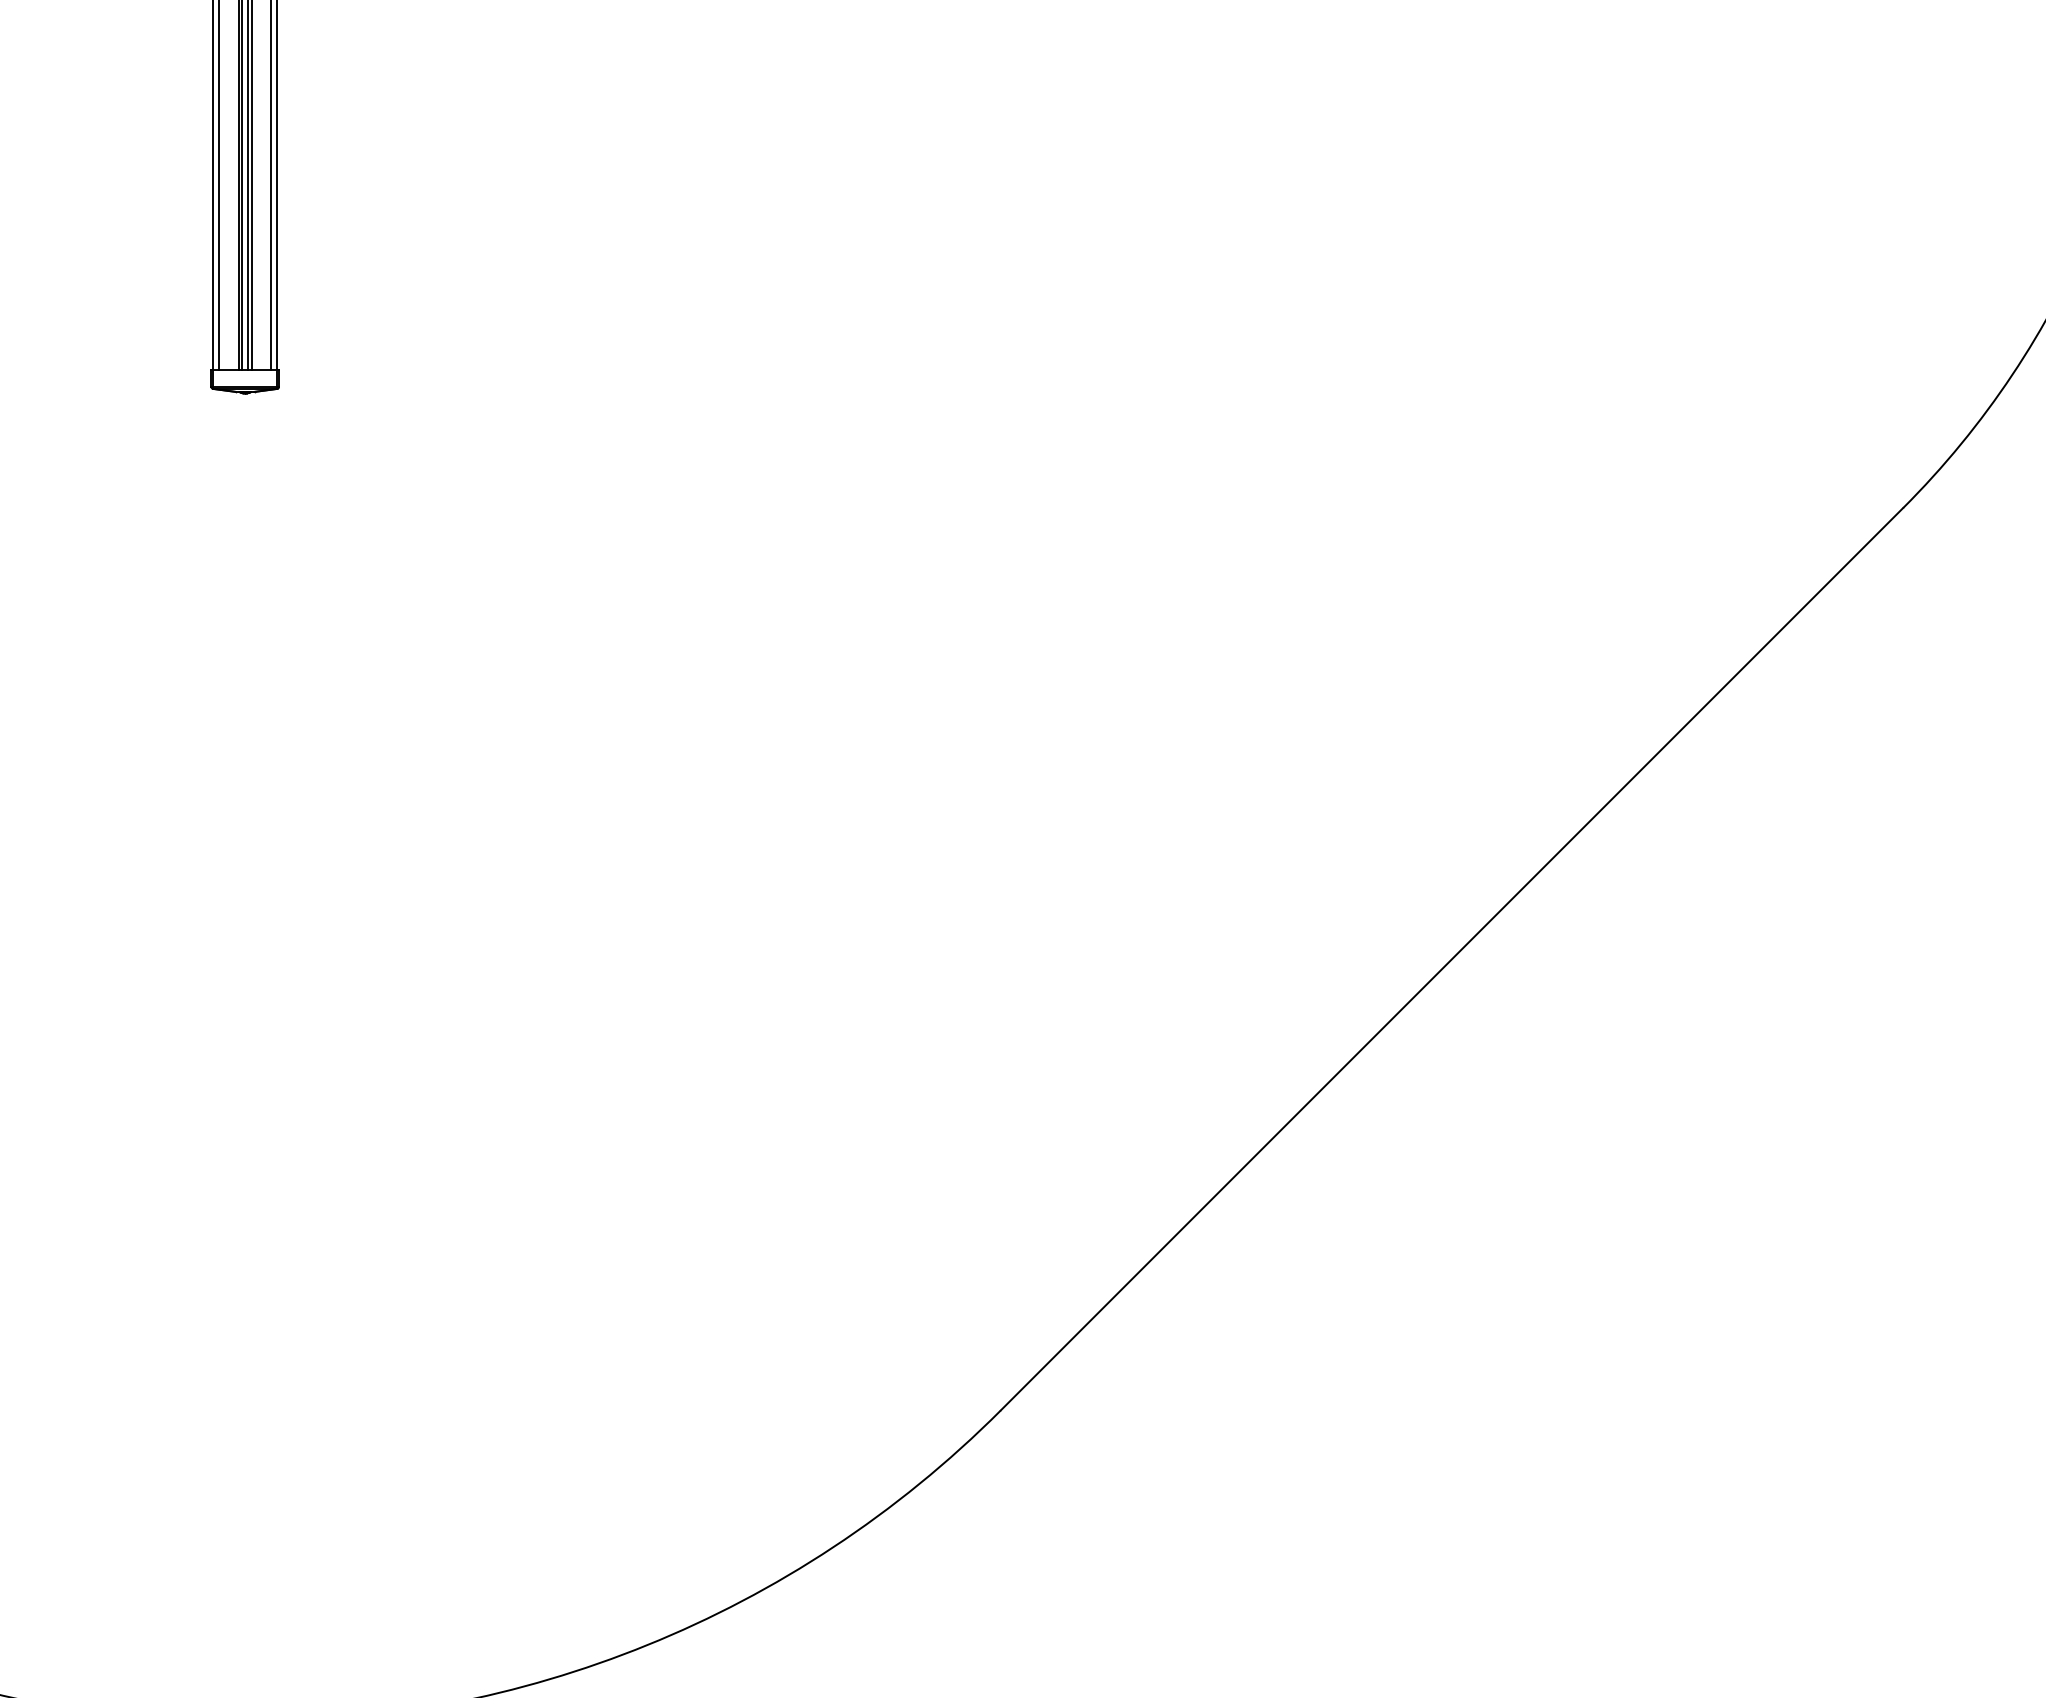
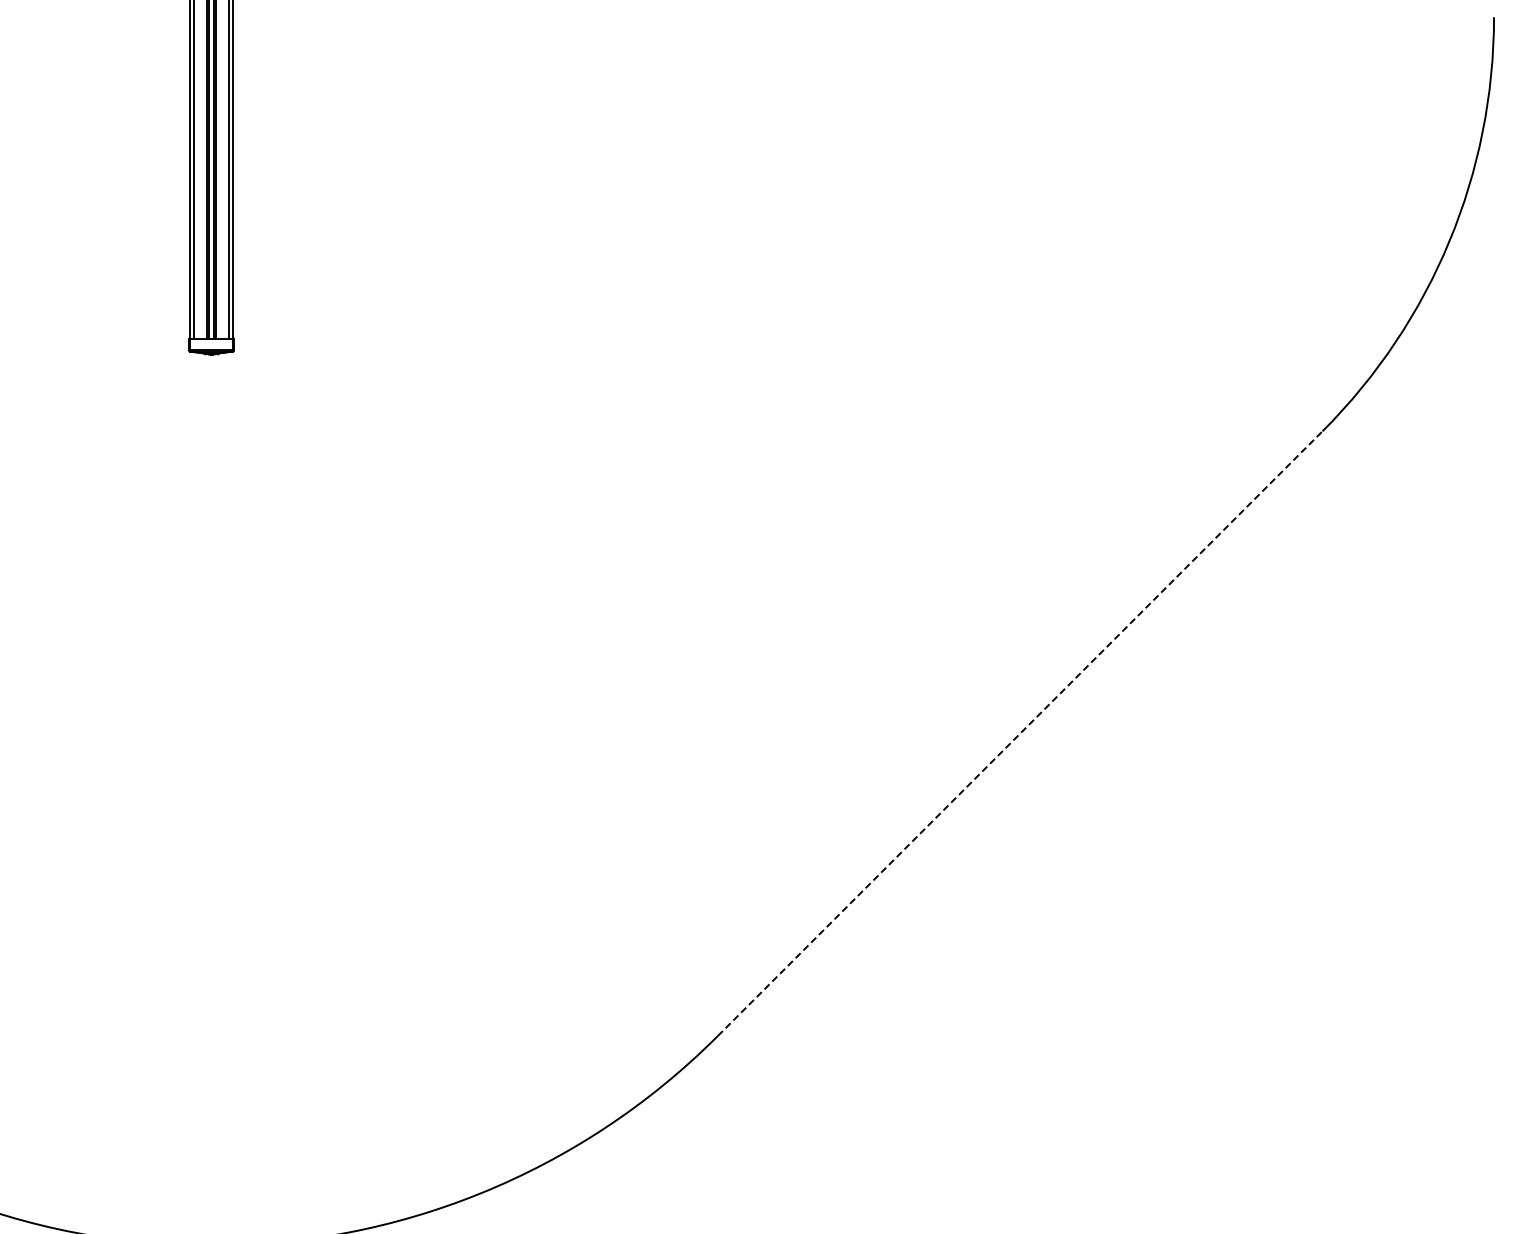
line: (1452, 958) -> (1020, 733), solid -> dashed

